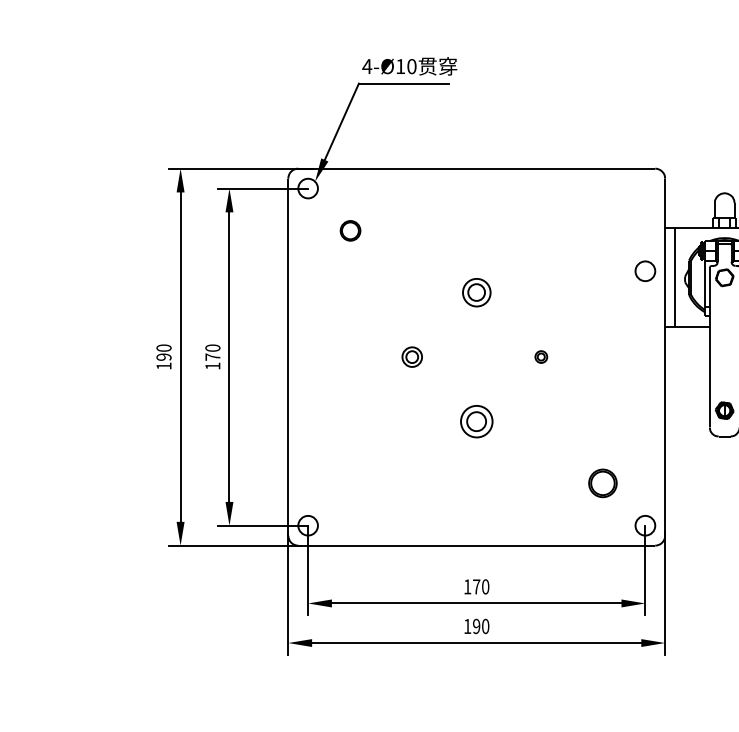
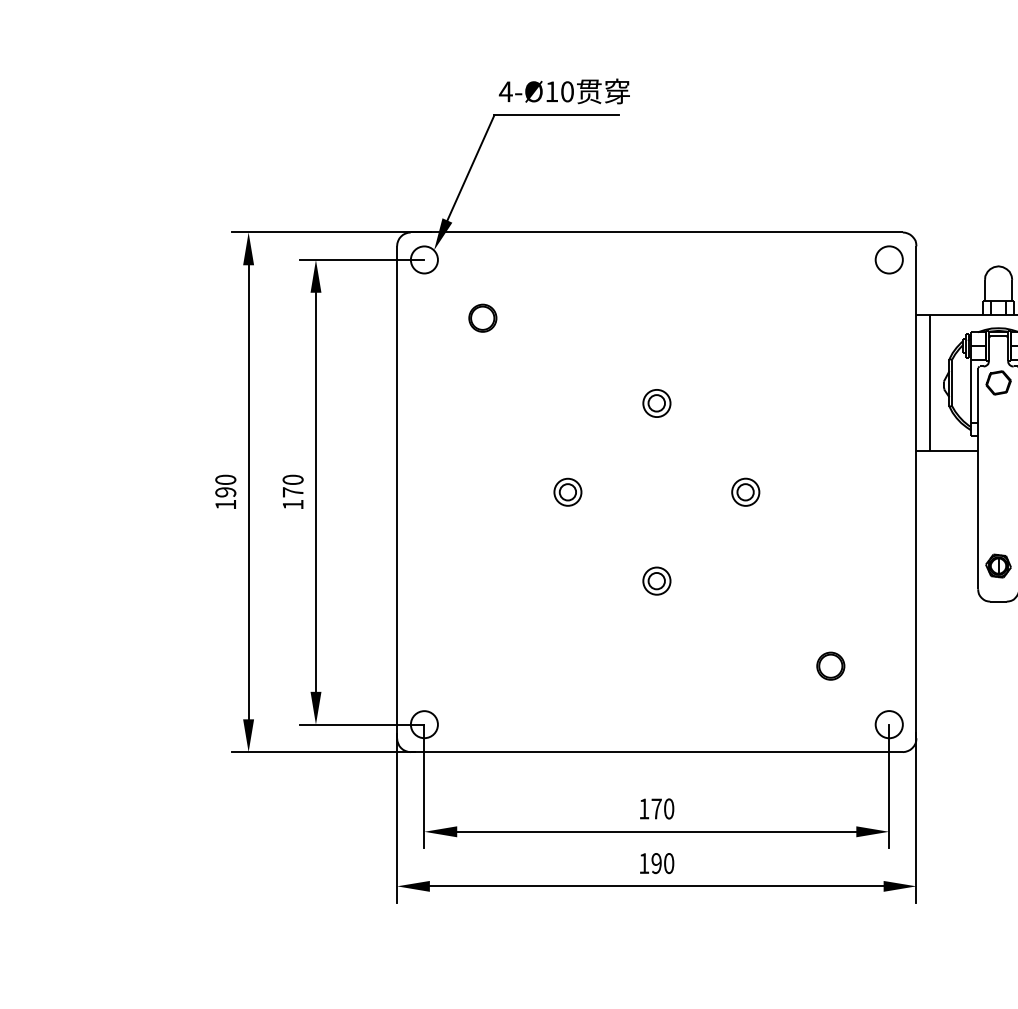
circle: (644, 270) -> (888, 259), moved
part: (476, 292) -> (656, 403), size x0.71
part: (541, 356) -> (745, 491), size x1.67
part: (476, 421) -> (656, 580), size x0.62
part: (602, 482) -> (830, 665), size x0.71

